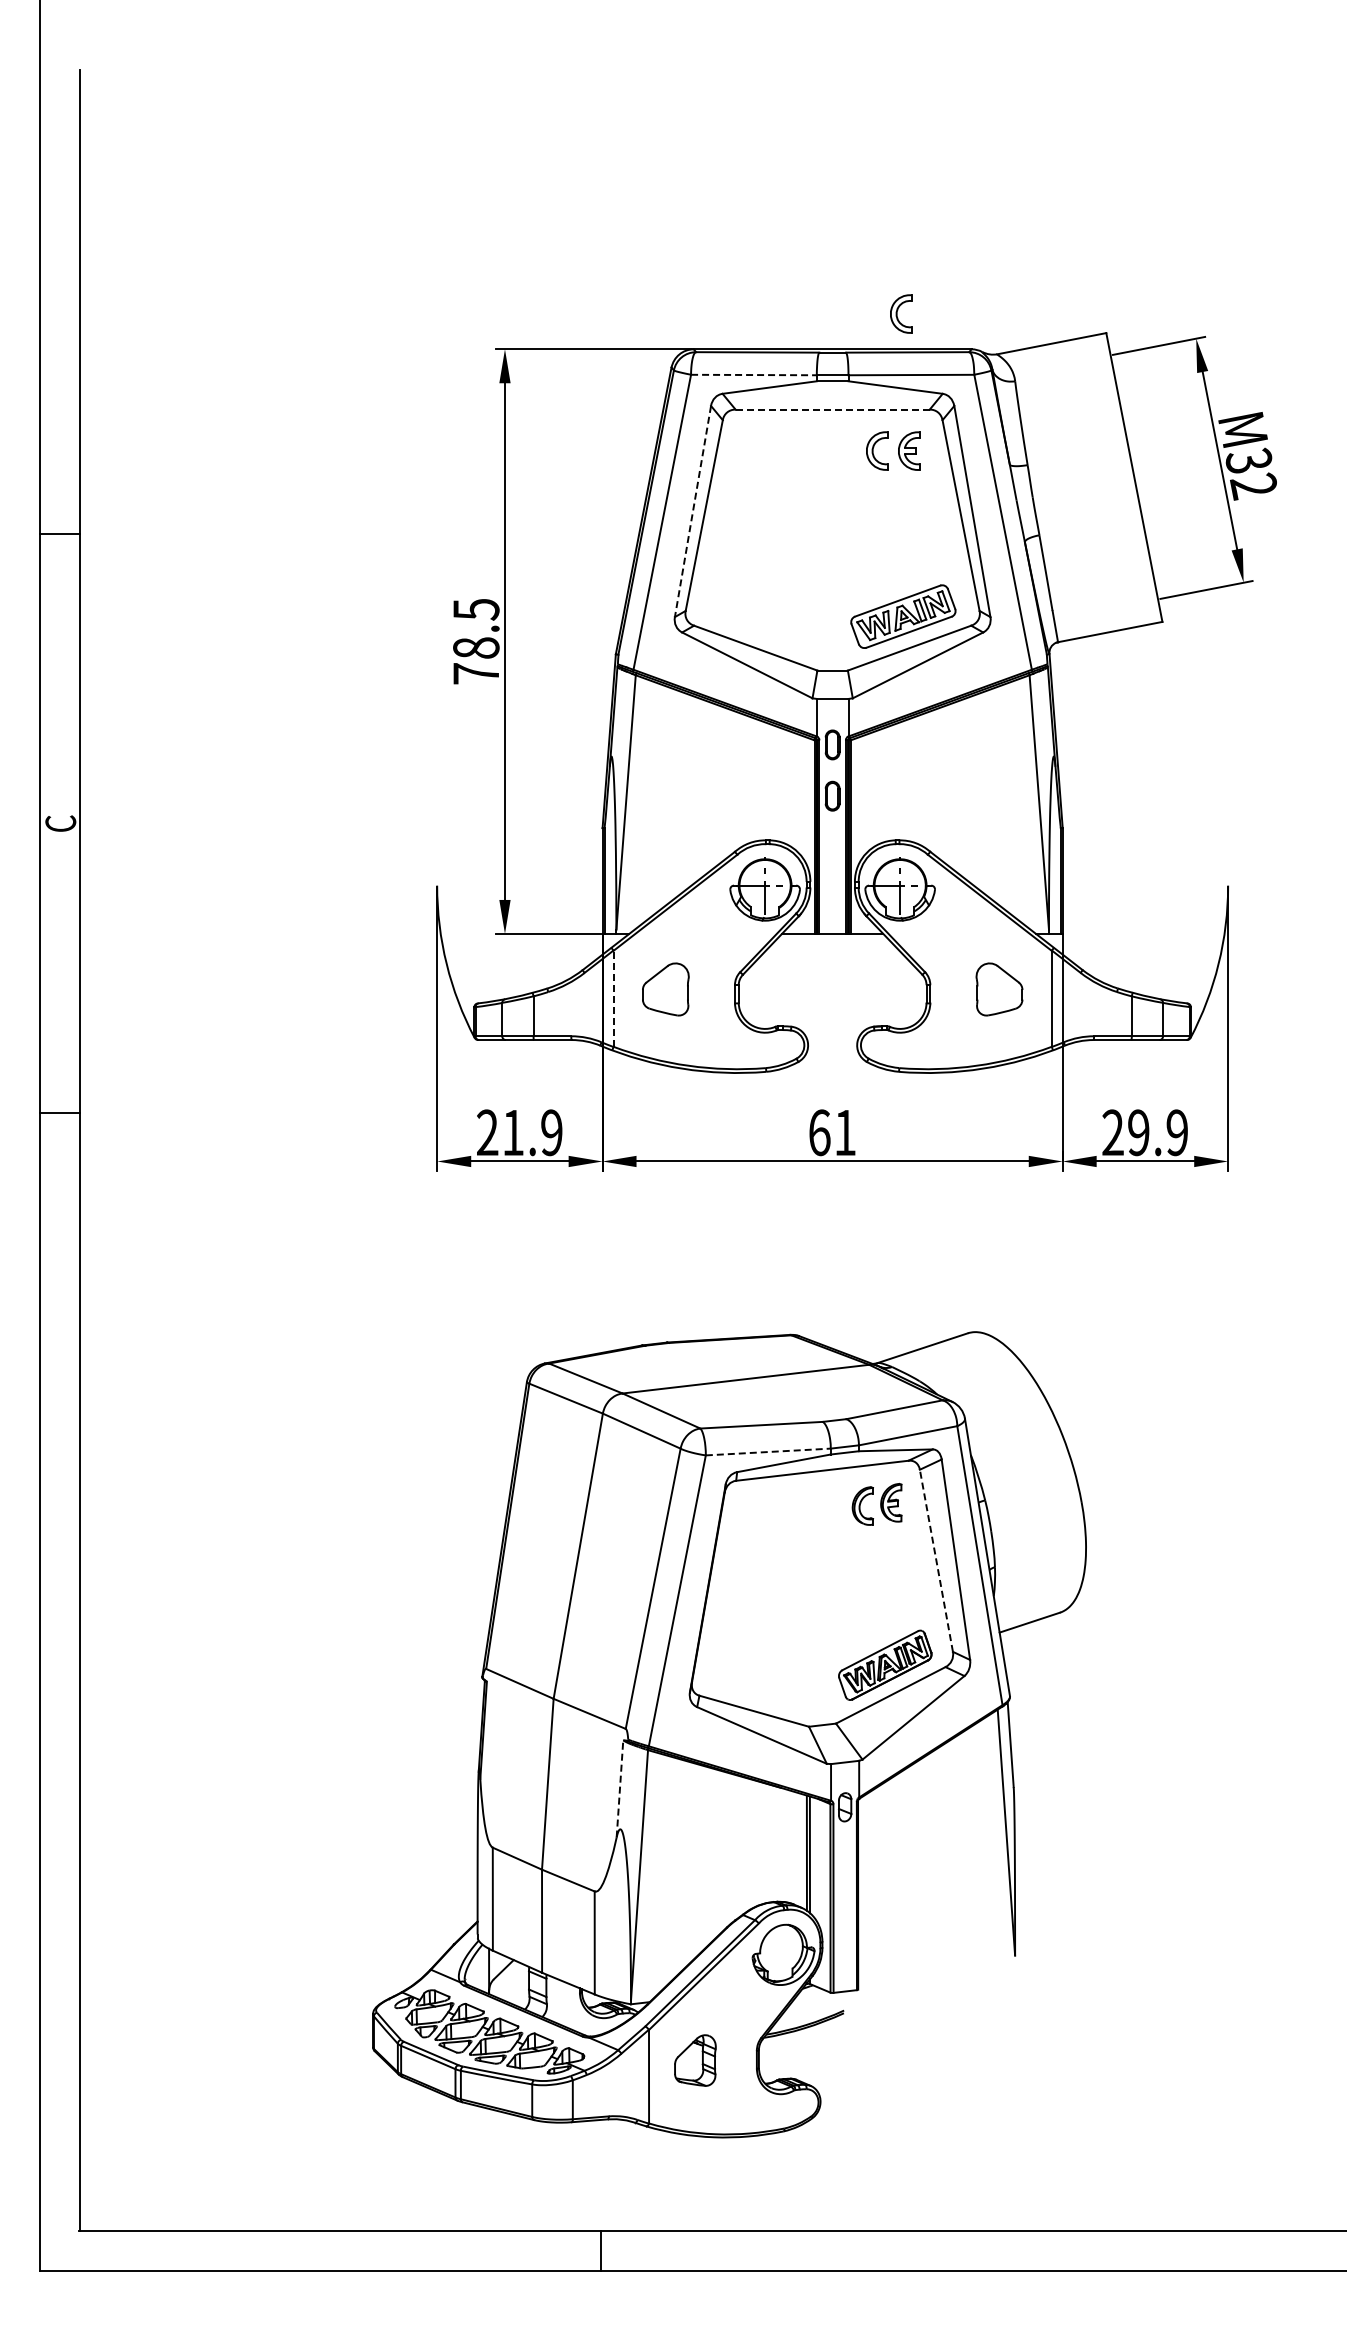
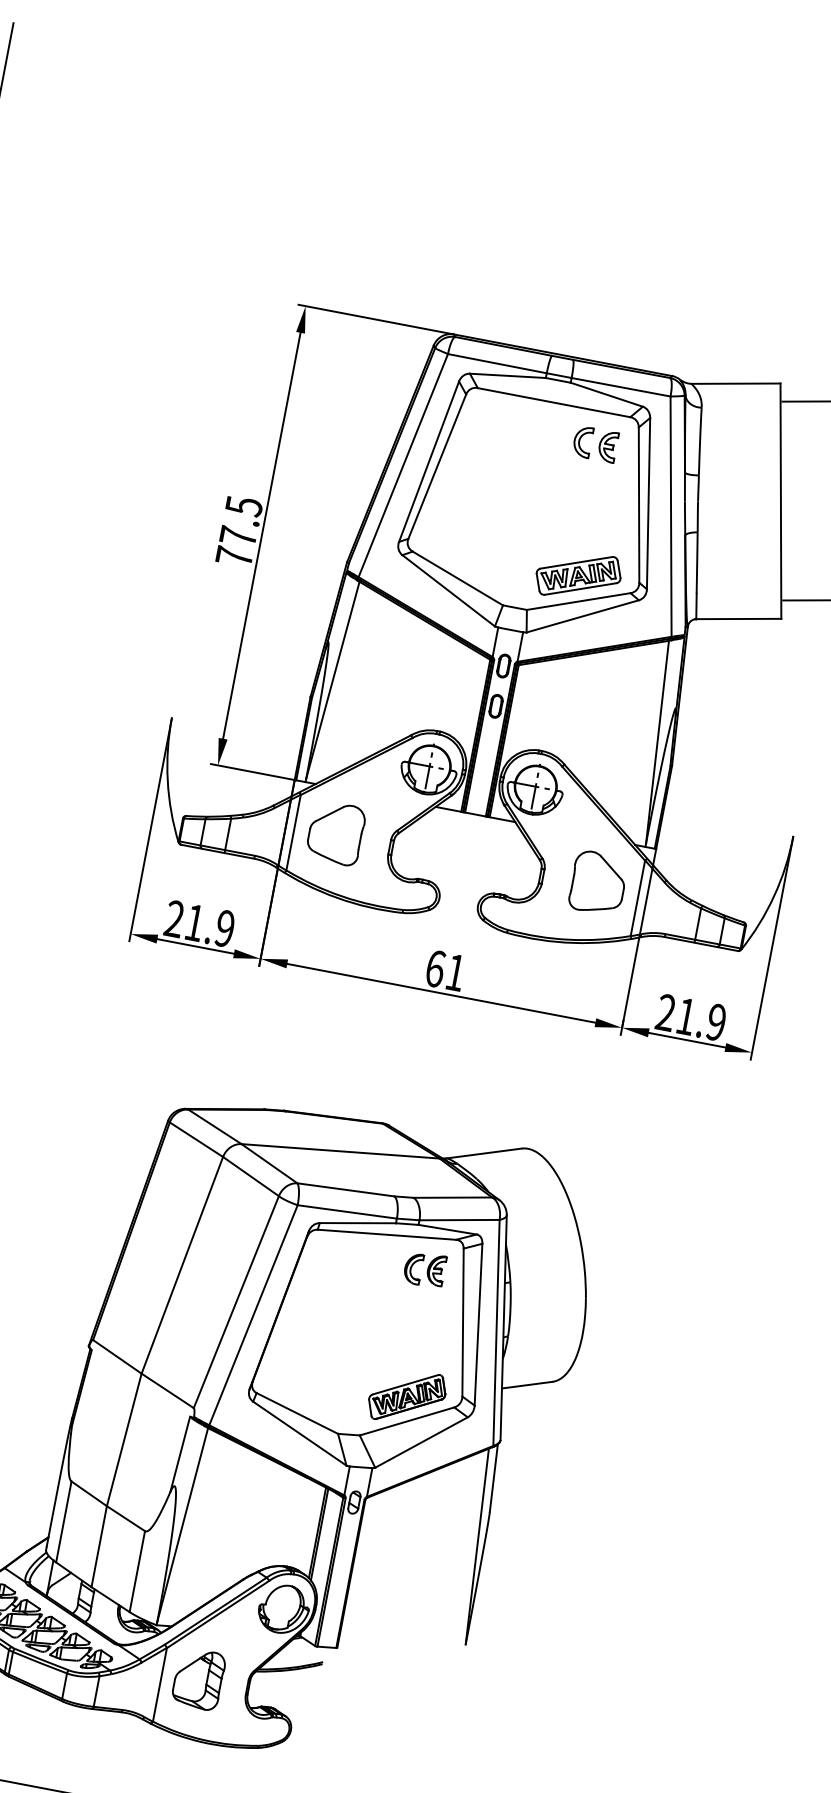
part: (901, 313) -> (622, 337), removed
line: (753, 375) -> (496, 363), dashed -> solid
line: (833, 409) -> (554, 402), dashed -> solid
line: (692, 512) -> (428, 462), dashed -> solid
text: (476, 647) -> (238, 536), 78.5 -> 77.5
part: (665, 989) -> (335, 833), size x1.43
part: (999, 989) -> (598, 883), size x1.43
line: (613, 998) -> (293, 832), dashed -> solid
text: (1138, 1132) -> (686, 1016), 29.9 -> 21.9
line: (768, 1452) -> (347, 1212), dashed -> solid
line: (936, 1560) -> (463, 1322), dashed -> solid
line: (619, 1788) -> (179, 1453), dashed -> solid
part: (695, 2060) -> (198, 1679), size x1.43

